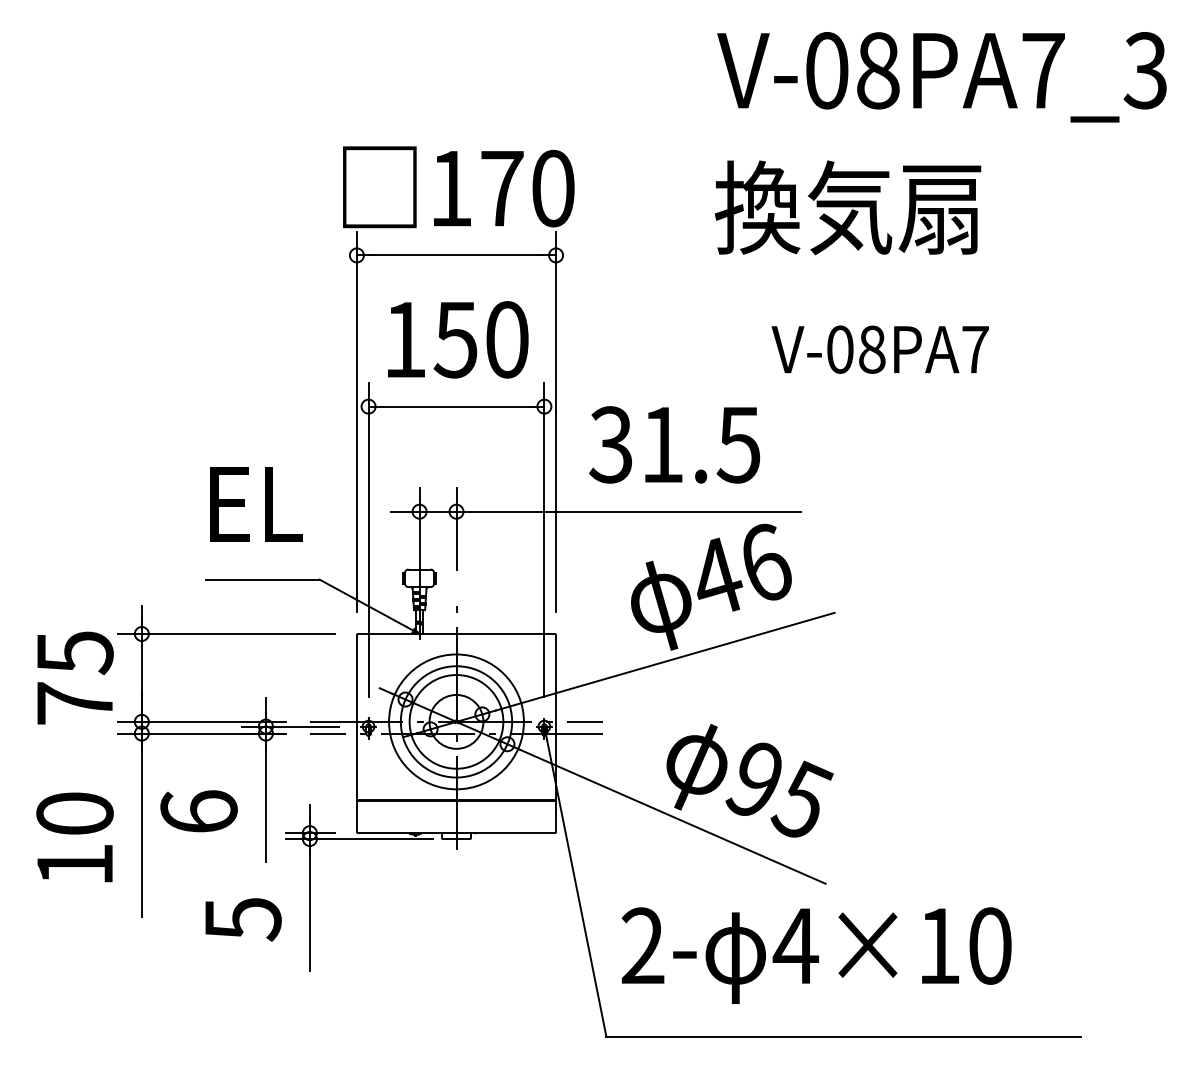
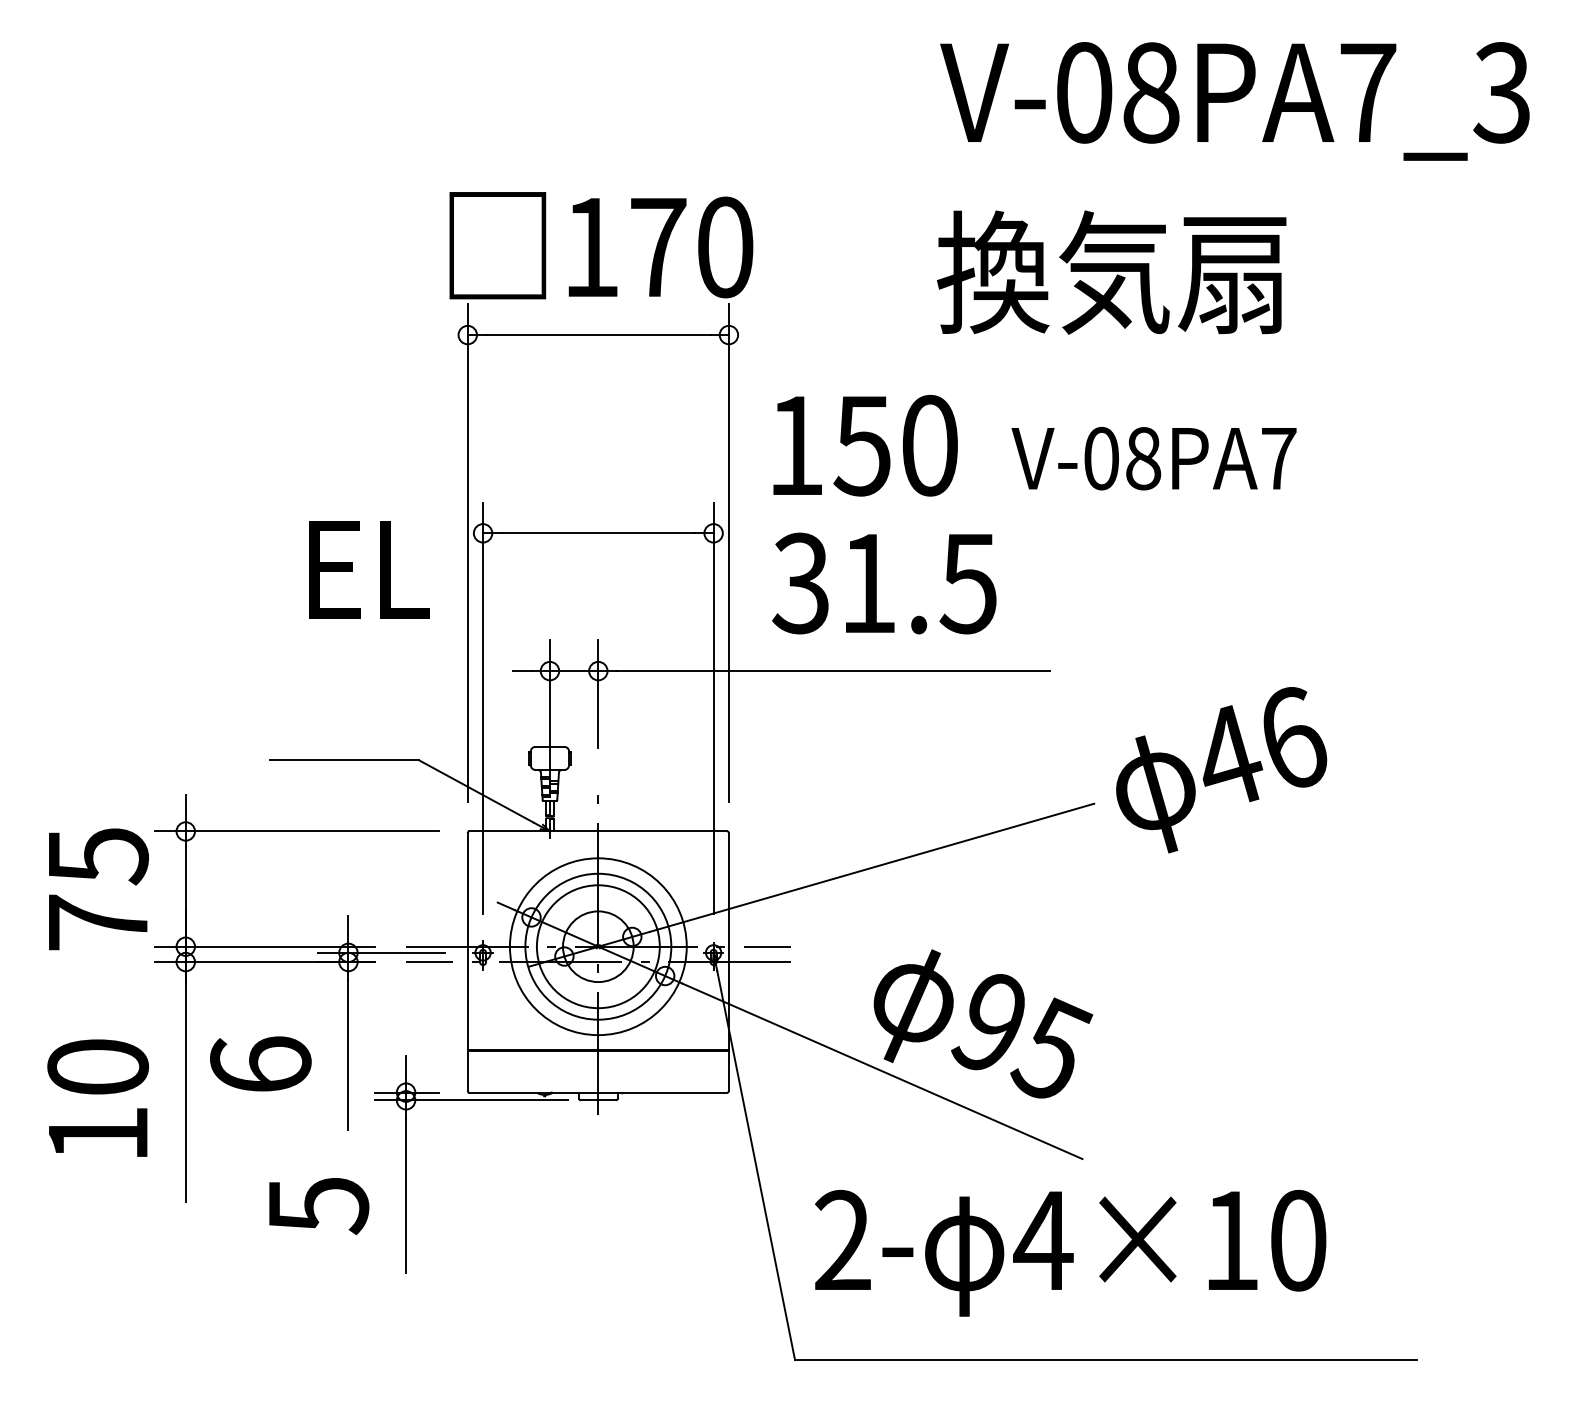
text: (458, 339) -> (865, 445), moved
text: (256, 504) -> (369, 569), moved
text: (711, 587) -> (1221, 770), moved

